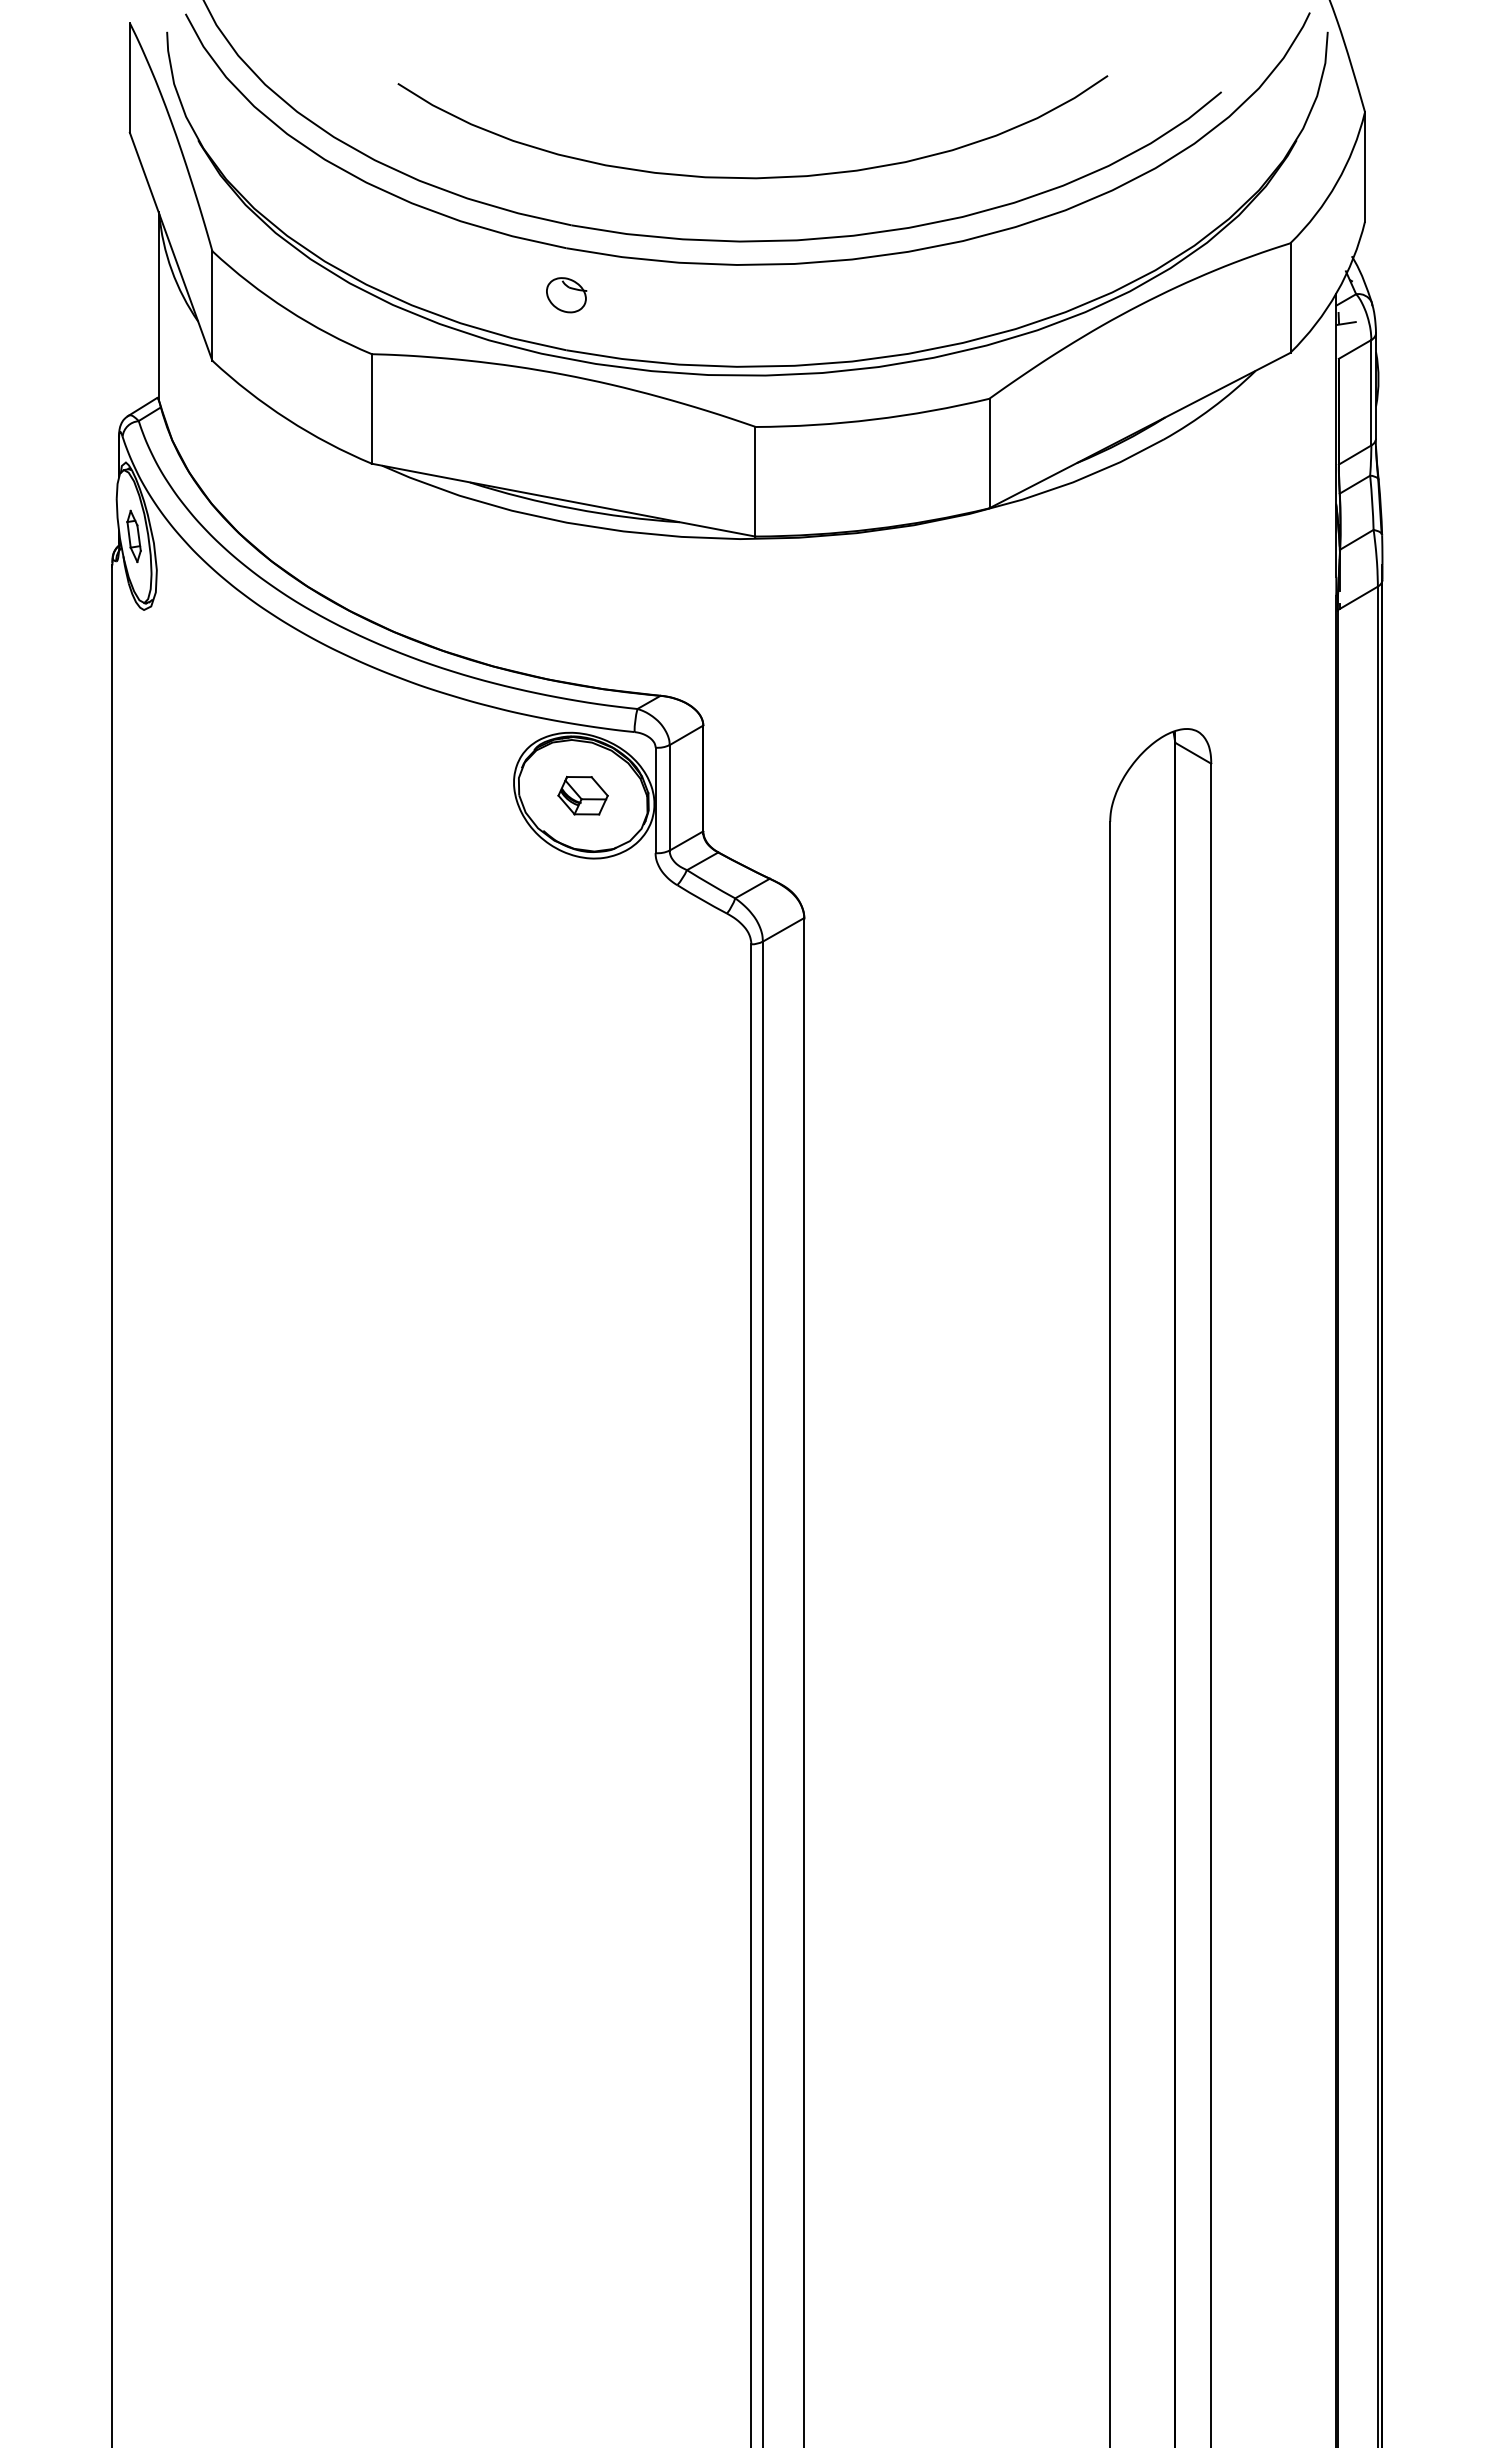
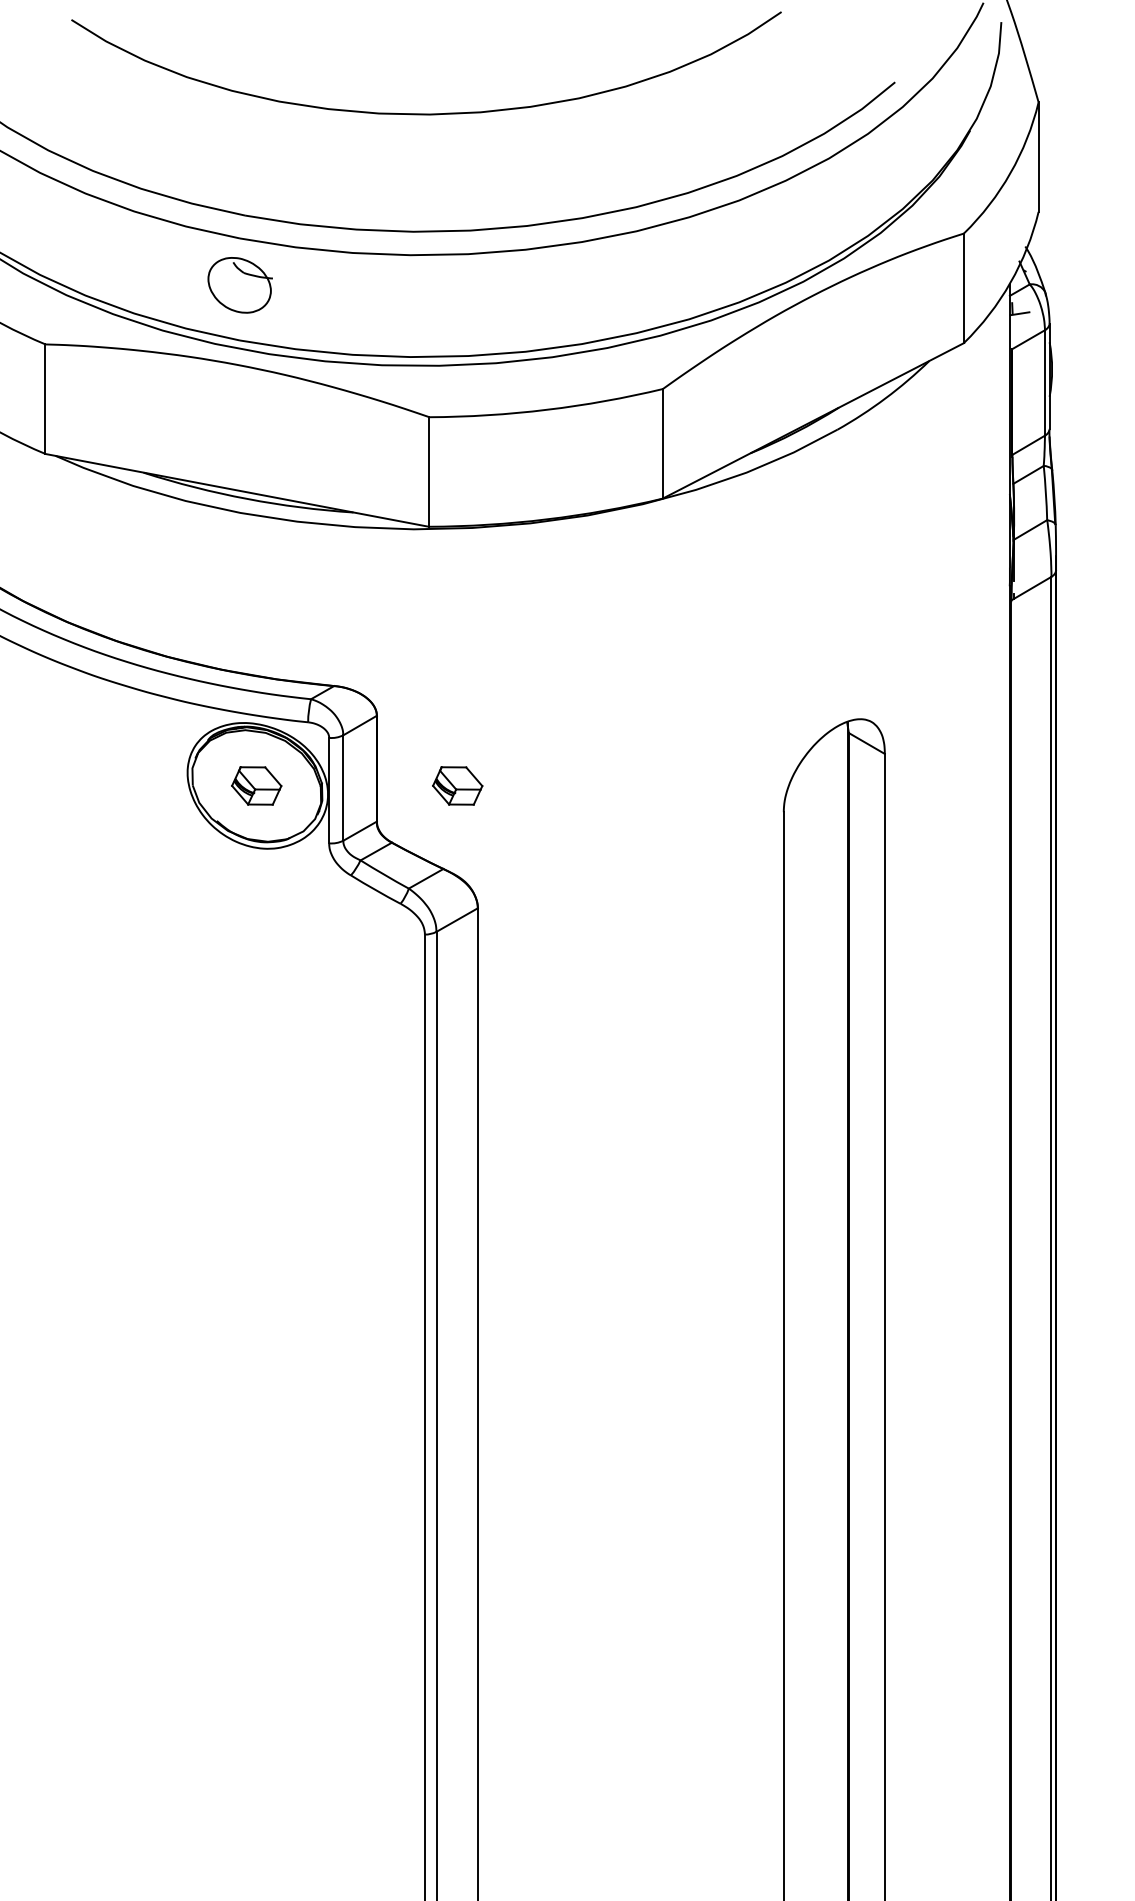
curve: (752, 177) -> (426, 113), moved
part: (566, 295) -> (240, 285), size x1.6
part: (783, 795) -> (457, 785), added

